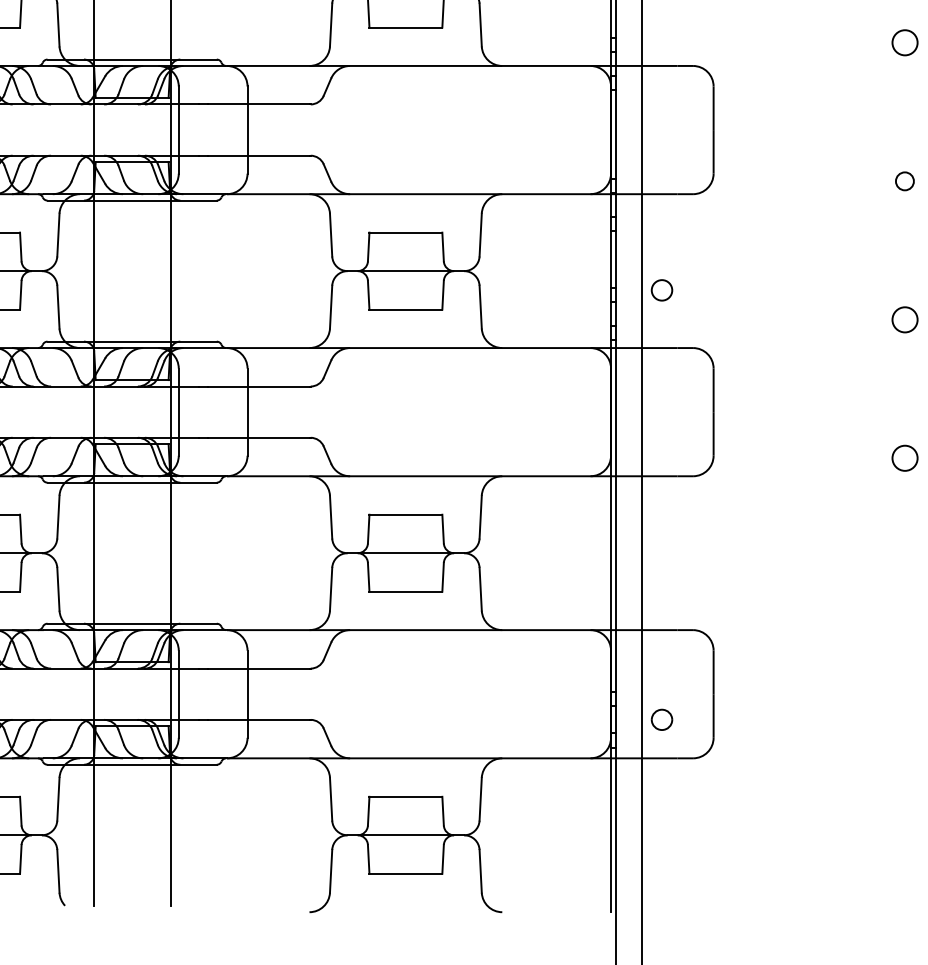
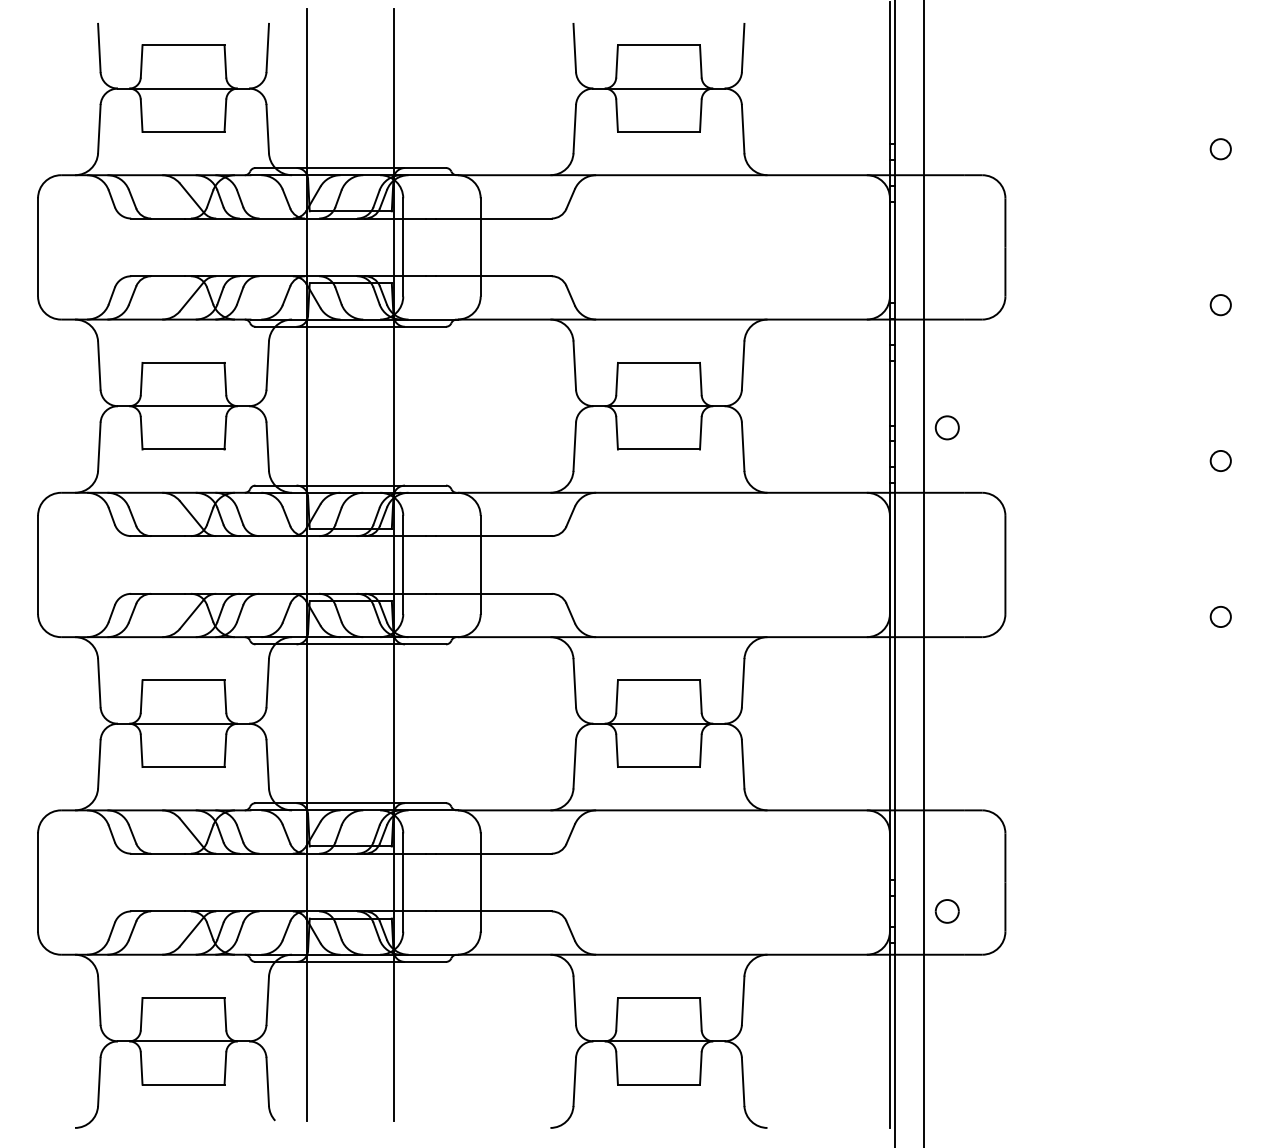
circle: (904, 43) -> (1220, 149), size x0.71
circle: (904, 319) -> (1220, 460), size x0.71
circle: (904, 457) -> (1220, 616), size x0.71

